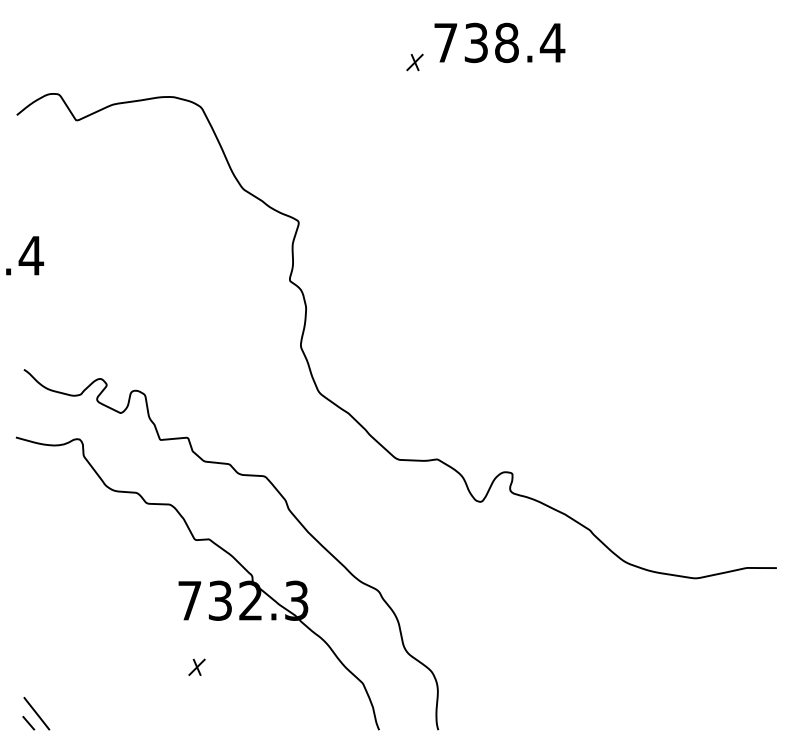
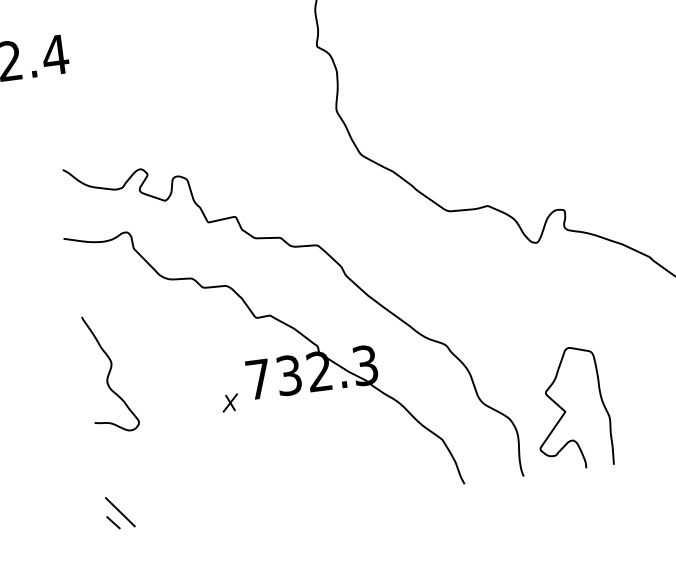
curve: (45, 574) -> (110, 371), added
part: (196, 666) -> (229, 402), moved
curve: (488, 671) -> (566, 411), added

